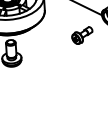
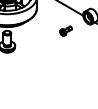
part: (81, 34) -> (65, 30), size x0.7

